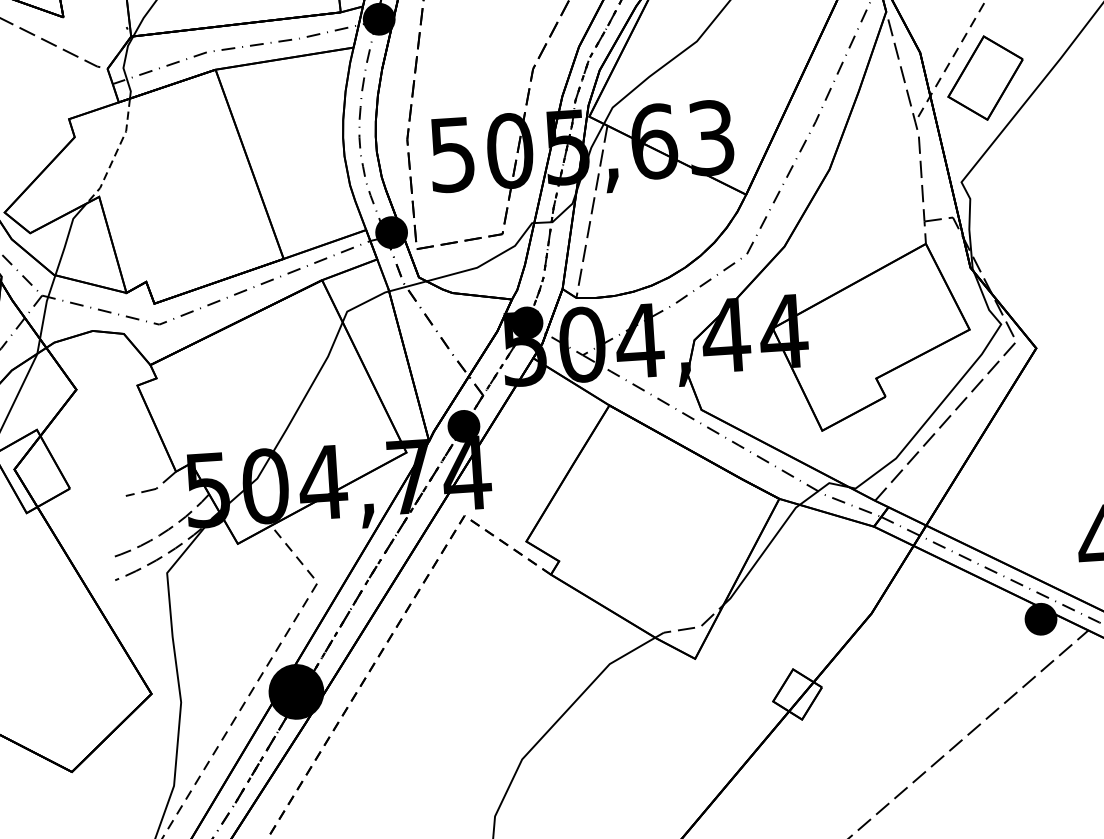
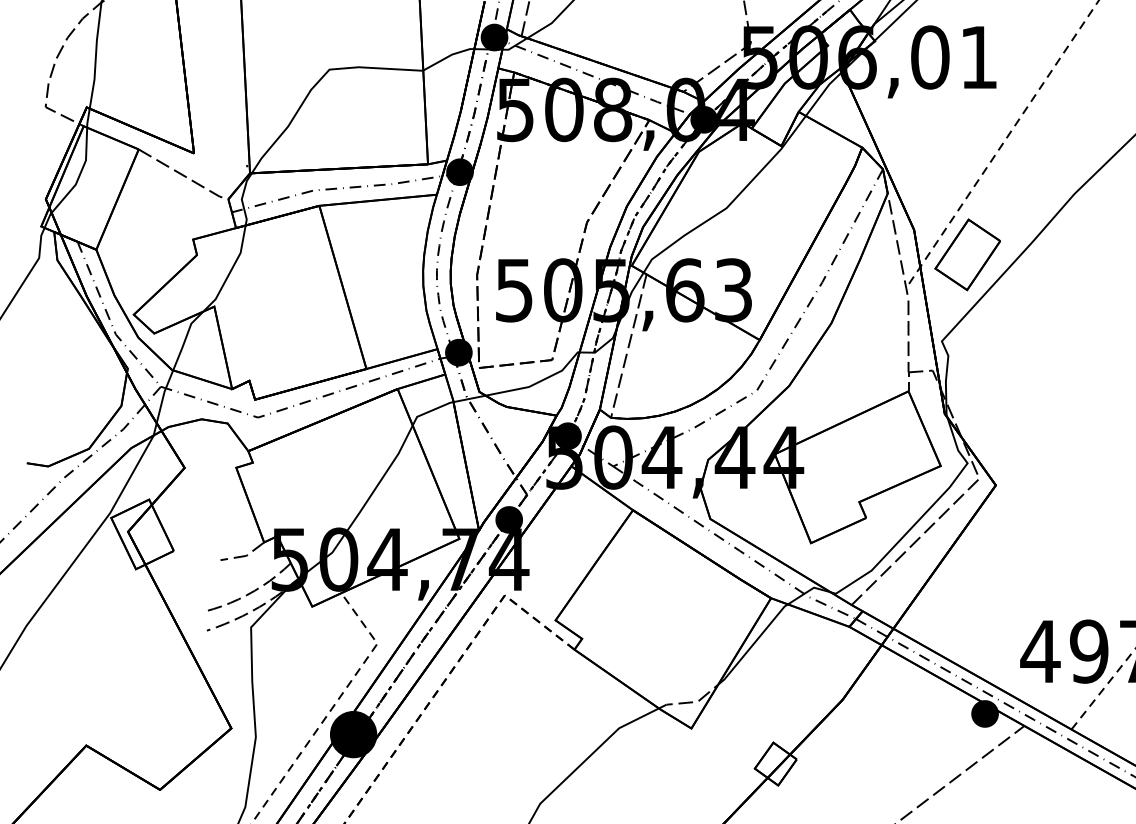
line: (115, 155) -> (230, 272), dashed -> solid

